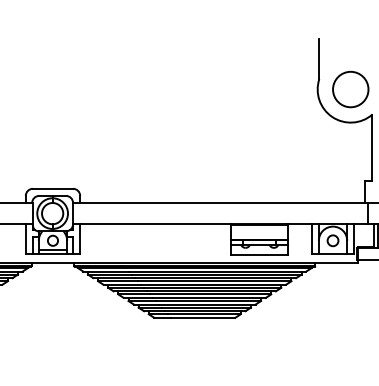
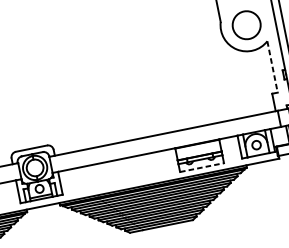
line: (372, 148) -> (272, 67), solid -> dashed
line: (260, 254) -> (202, 167), solid -> dashed

